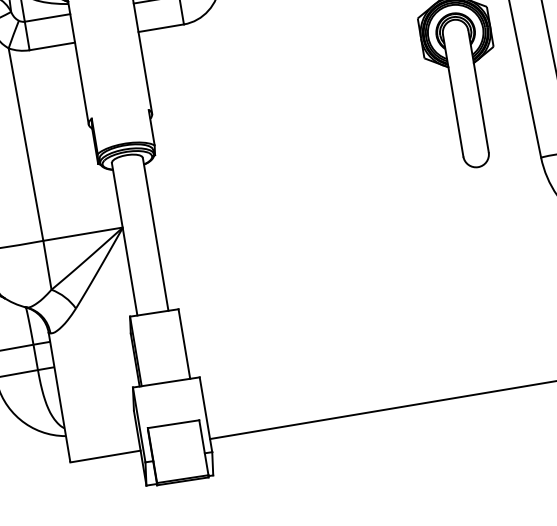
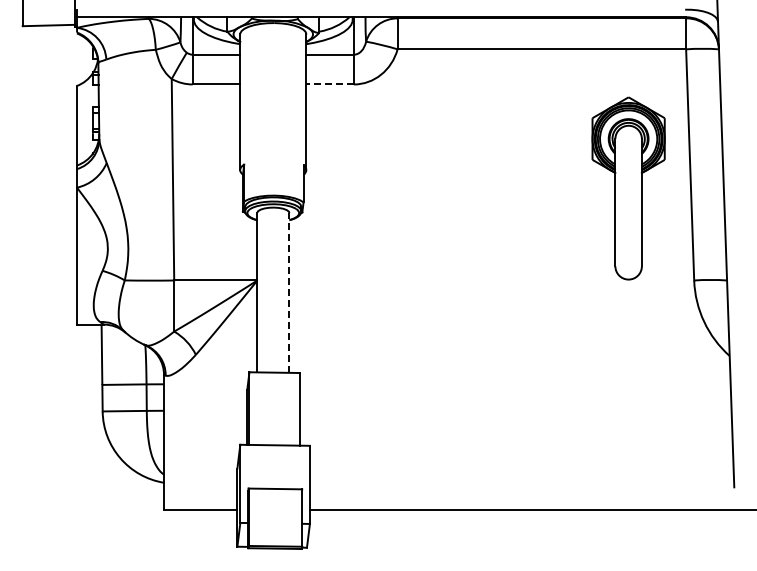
line: (161, 28) -> (330, 84), solid -> dashed
line: (155, 233) -> (289, 292), solid -> dashed

